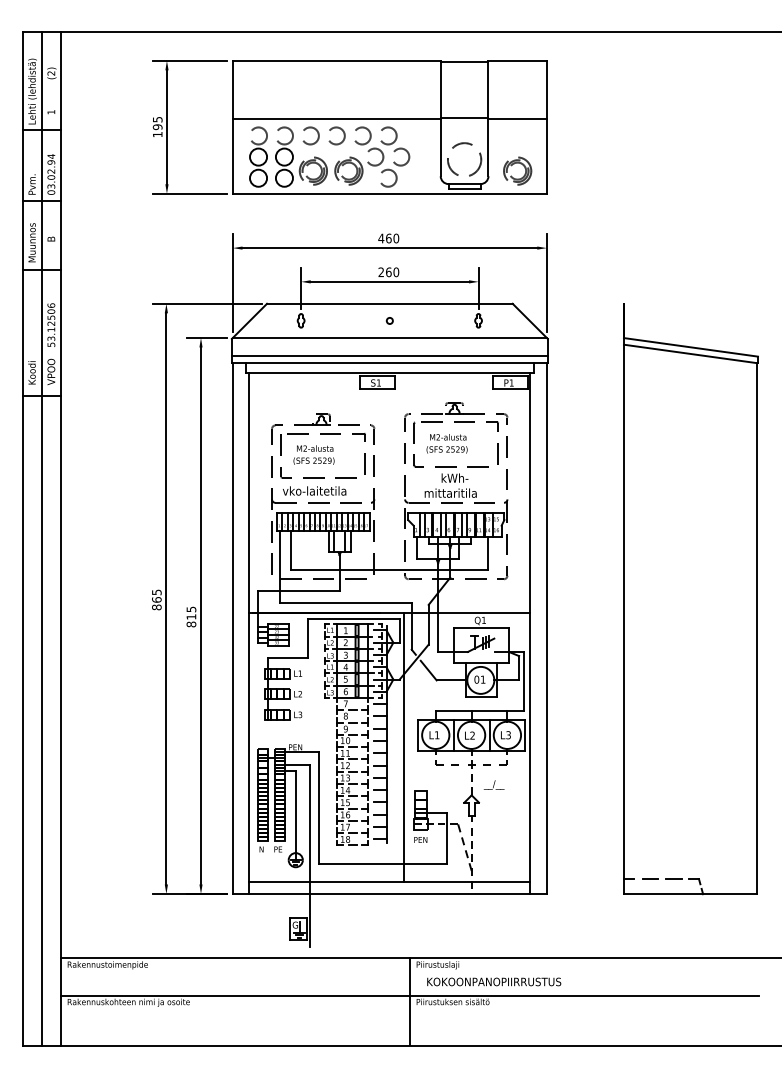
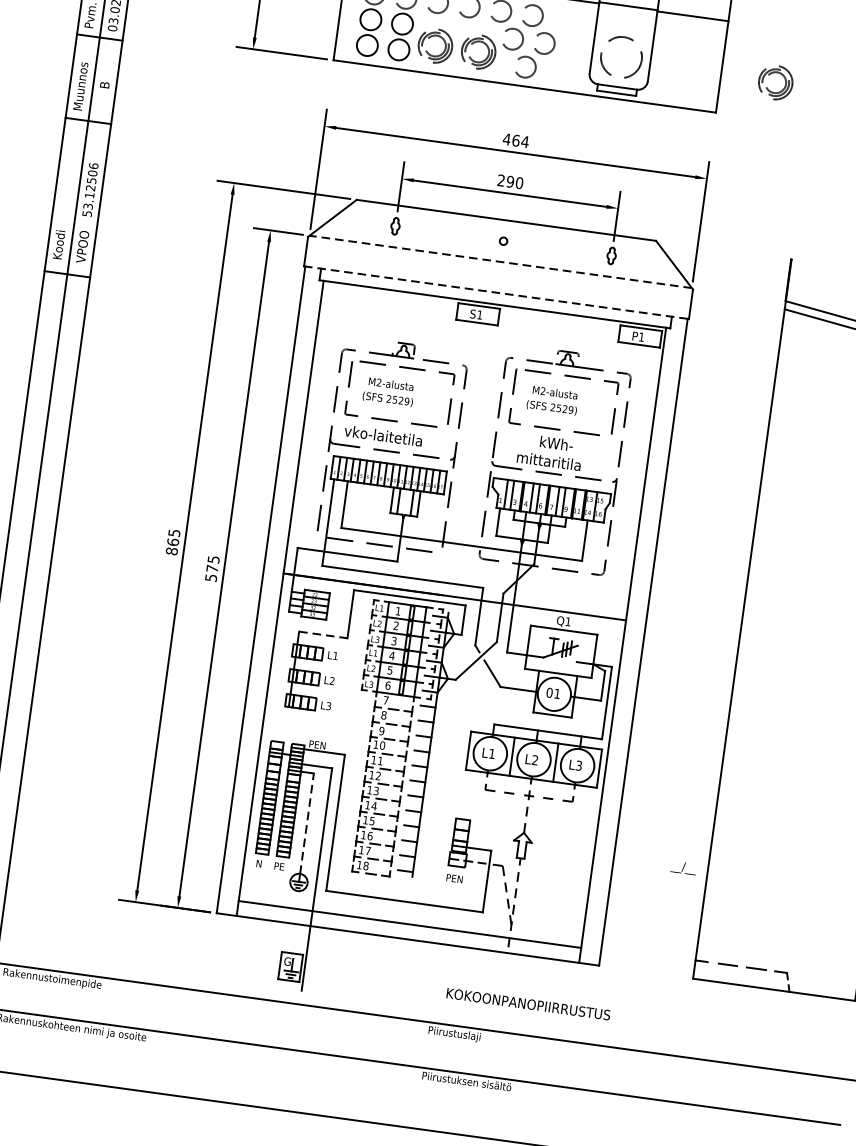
part: (514, 164) -> (772, 74), moved
text: (396, 238) -> (525, 141), 460 -> 464
text: (388, 272) -> (509, 182), 260 -> 290
line: (389, 337) -> (500, 261), solid -> dashed
line: (389, 356) -> (497, 284), removed
line: (389, 363) -> (496, 293), solid -> dashed
text: (191, 620) -> (211, 573), 815 -> 575
line: (288, 658) -> (323, 635), solid -> dashed
line: (403, 746) -> (449, 761), removed
text: (493, 784) -> (682, 867), moved
line: (295, 811) -> (306, 823), solid -> dashed
text: (494, 981) -> (528, 1003), moved
line: (409, 1001) -> (413, 1073), removed

